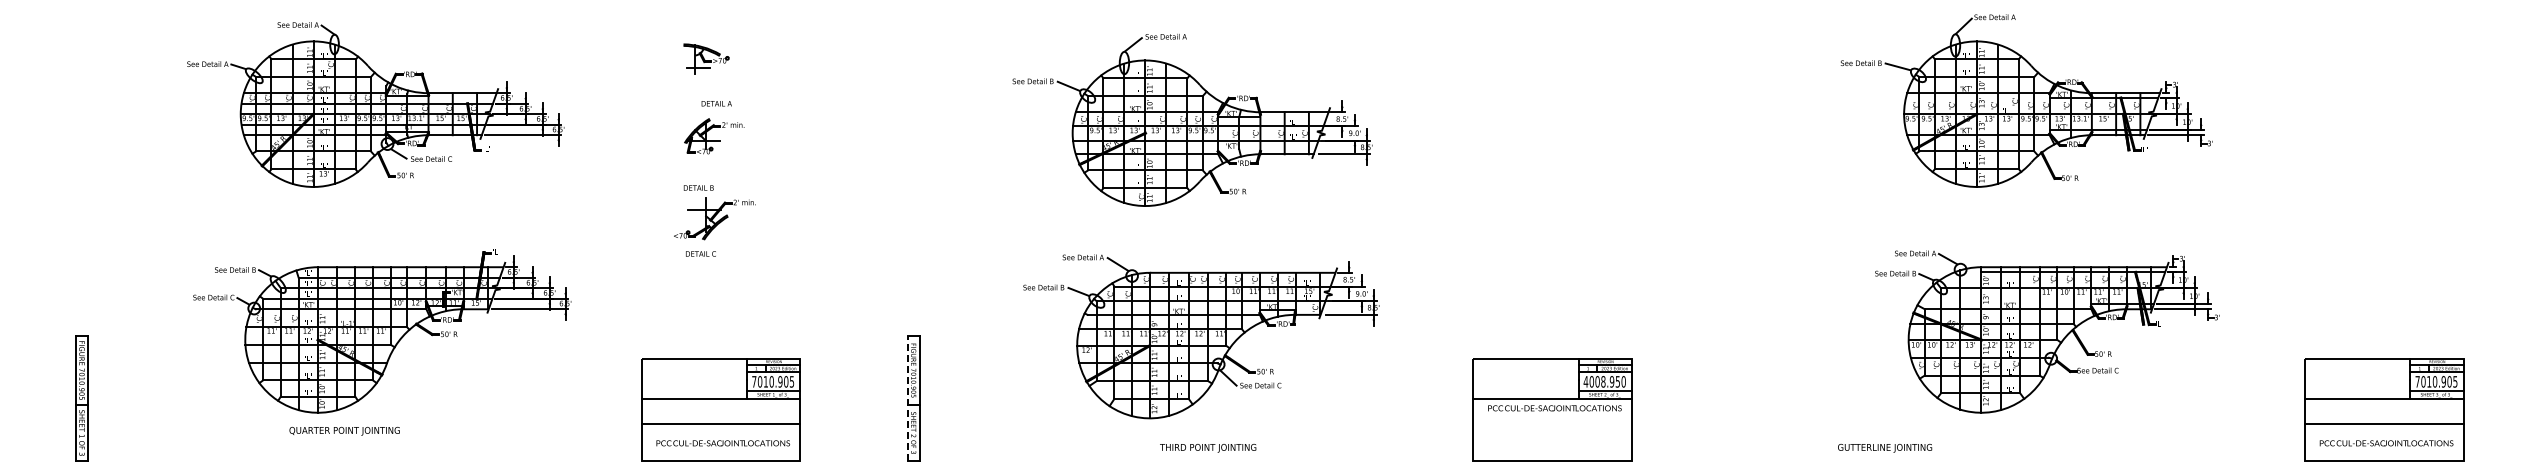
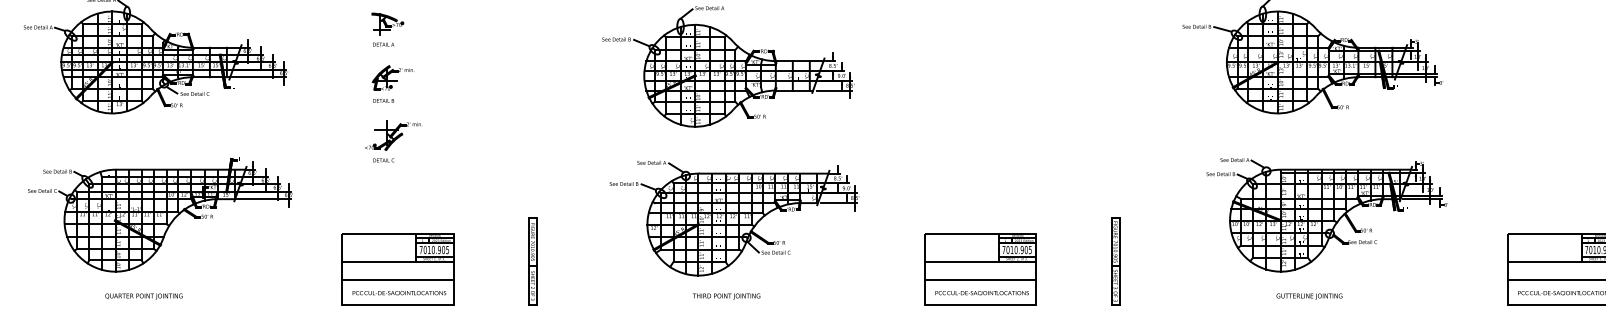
text: (716, 103) -> (383, 44), moved
text: (698, 187) -> (383, 100), moved
text: (1604, 381) -> (1016, 249), 4008.950 -> 7010.905
line: (907, 397) -> (528, 260), dashed -> solid
part: (1745, 398) -> (1115, 261), added
text: (1554, 408) -> (981, 293), moved
line: (1552, 424) -> (980, 279), added
text: (344, 430) -> (143, 296), moved
text: (1208, 448) -> (726, 296), moved
text: (1885, 448) -> (1309, 296), moved

